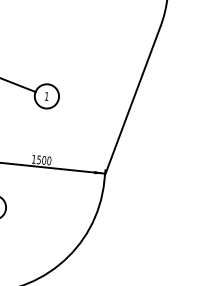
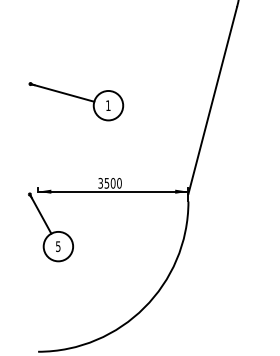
text: (33, 158) -> (100, 182), 1500 -> 3500

